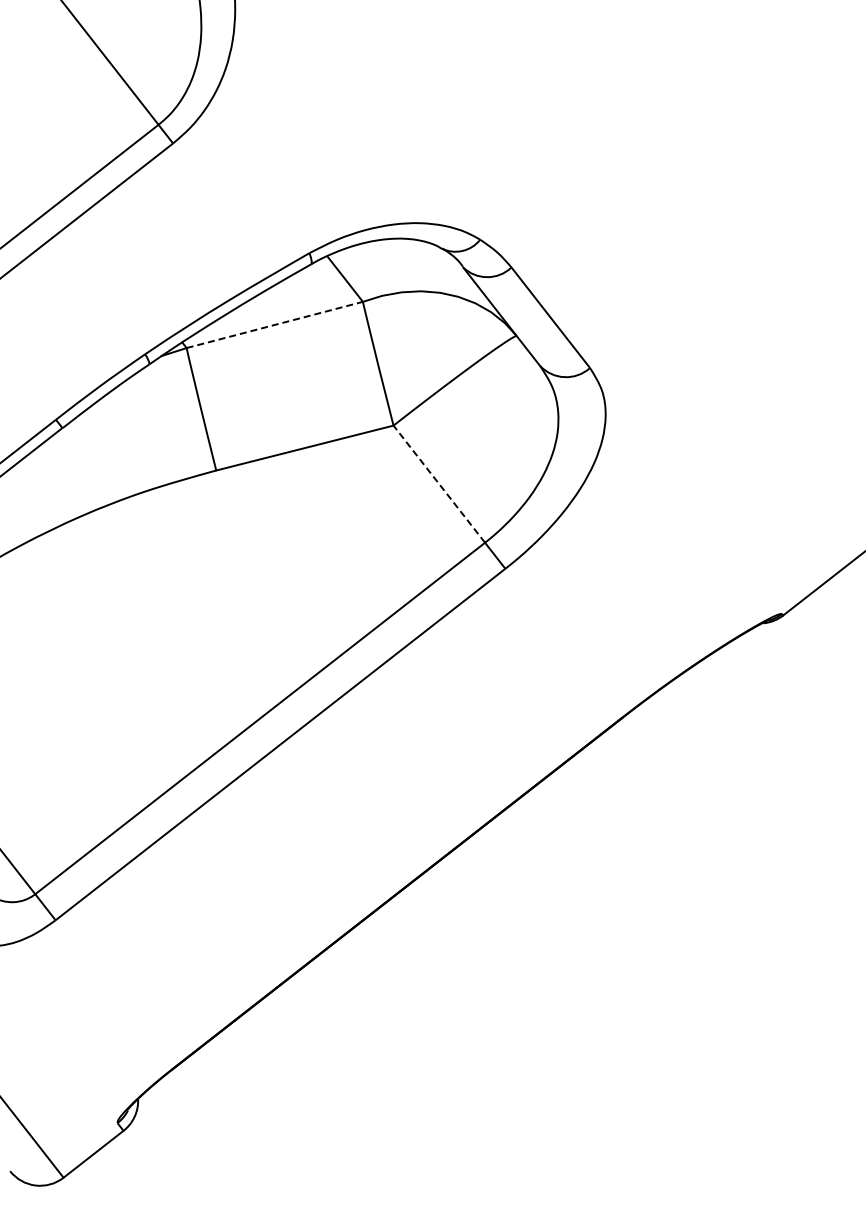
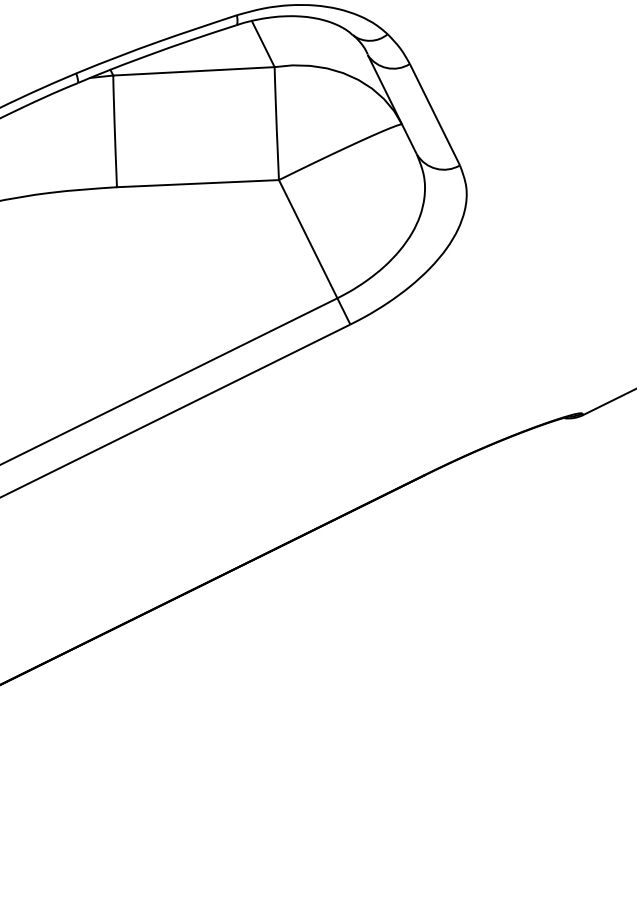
line: (275, 324) -> (194, 71), dashed -> solid
line: (439, 483) -> (308, 238), dashed -> solid

